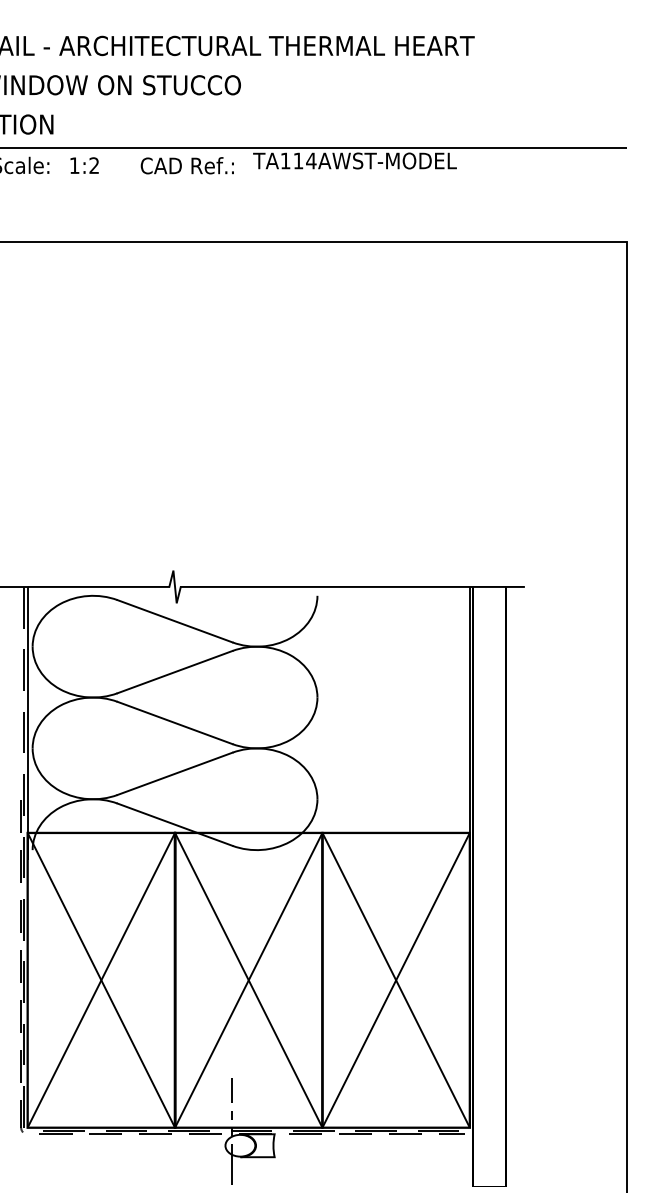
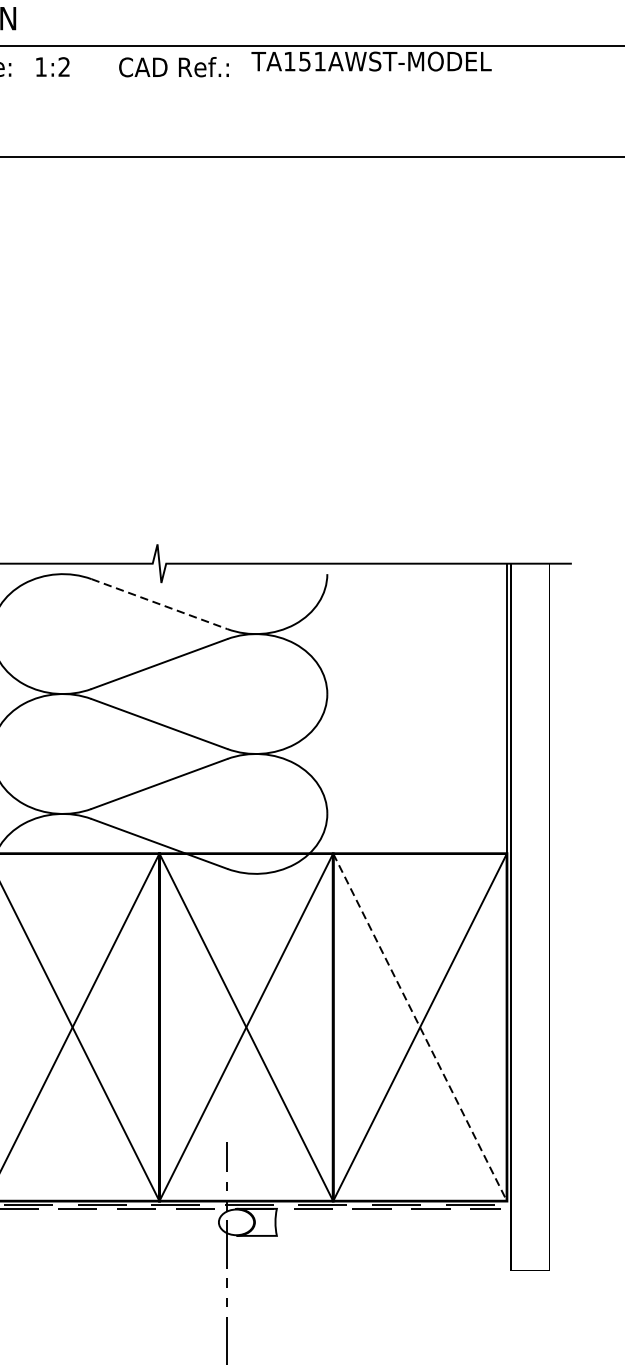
text: (304, 160) -> (312, 60), TA114AWST-MODEL -> TA151AWST-MODEL
line: (175, 621) -> (159, 604), solid -> dashed
line: (396, 980) -> (420, 1027), solid -> dashed

